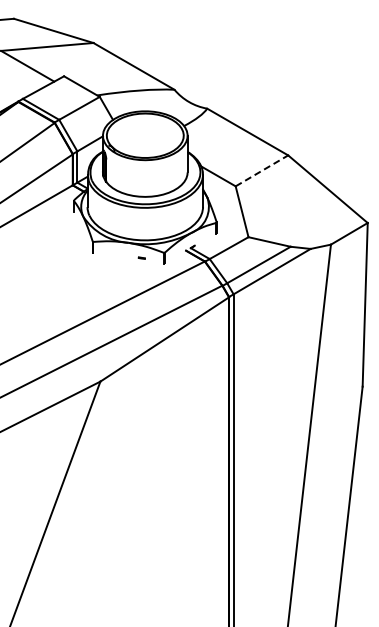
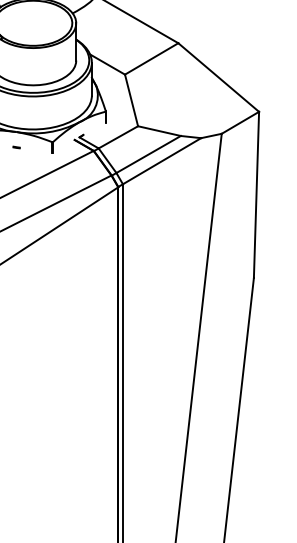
line: (262, 170) -> (152, 58), dashed -> solid
part: (141, 257) -> (16, 146), moved

